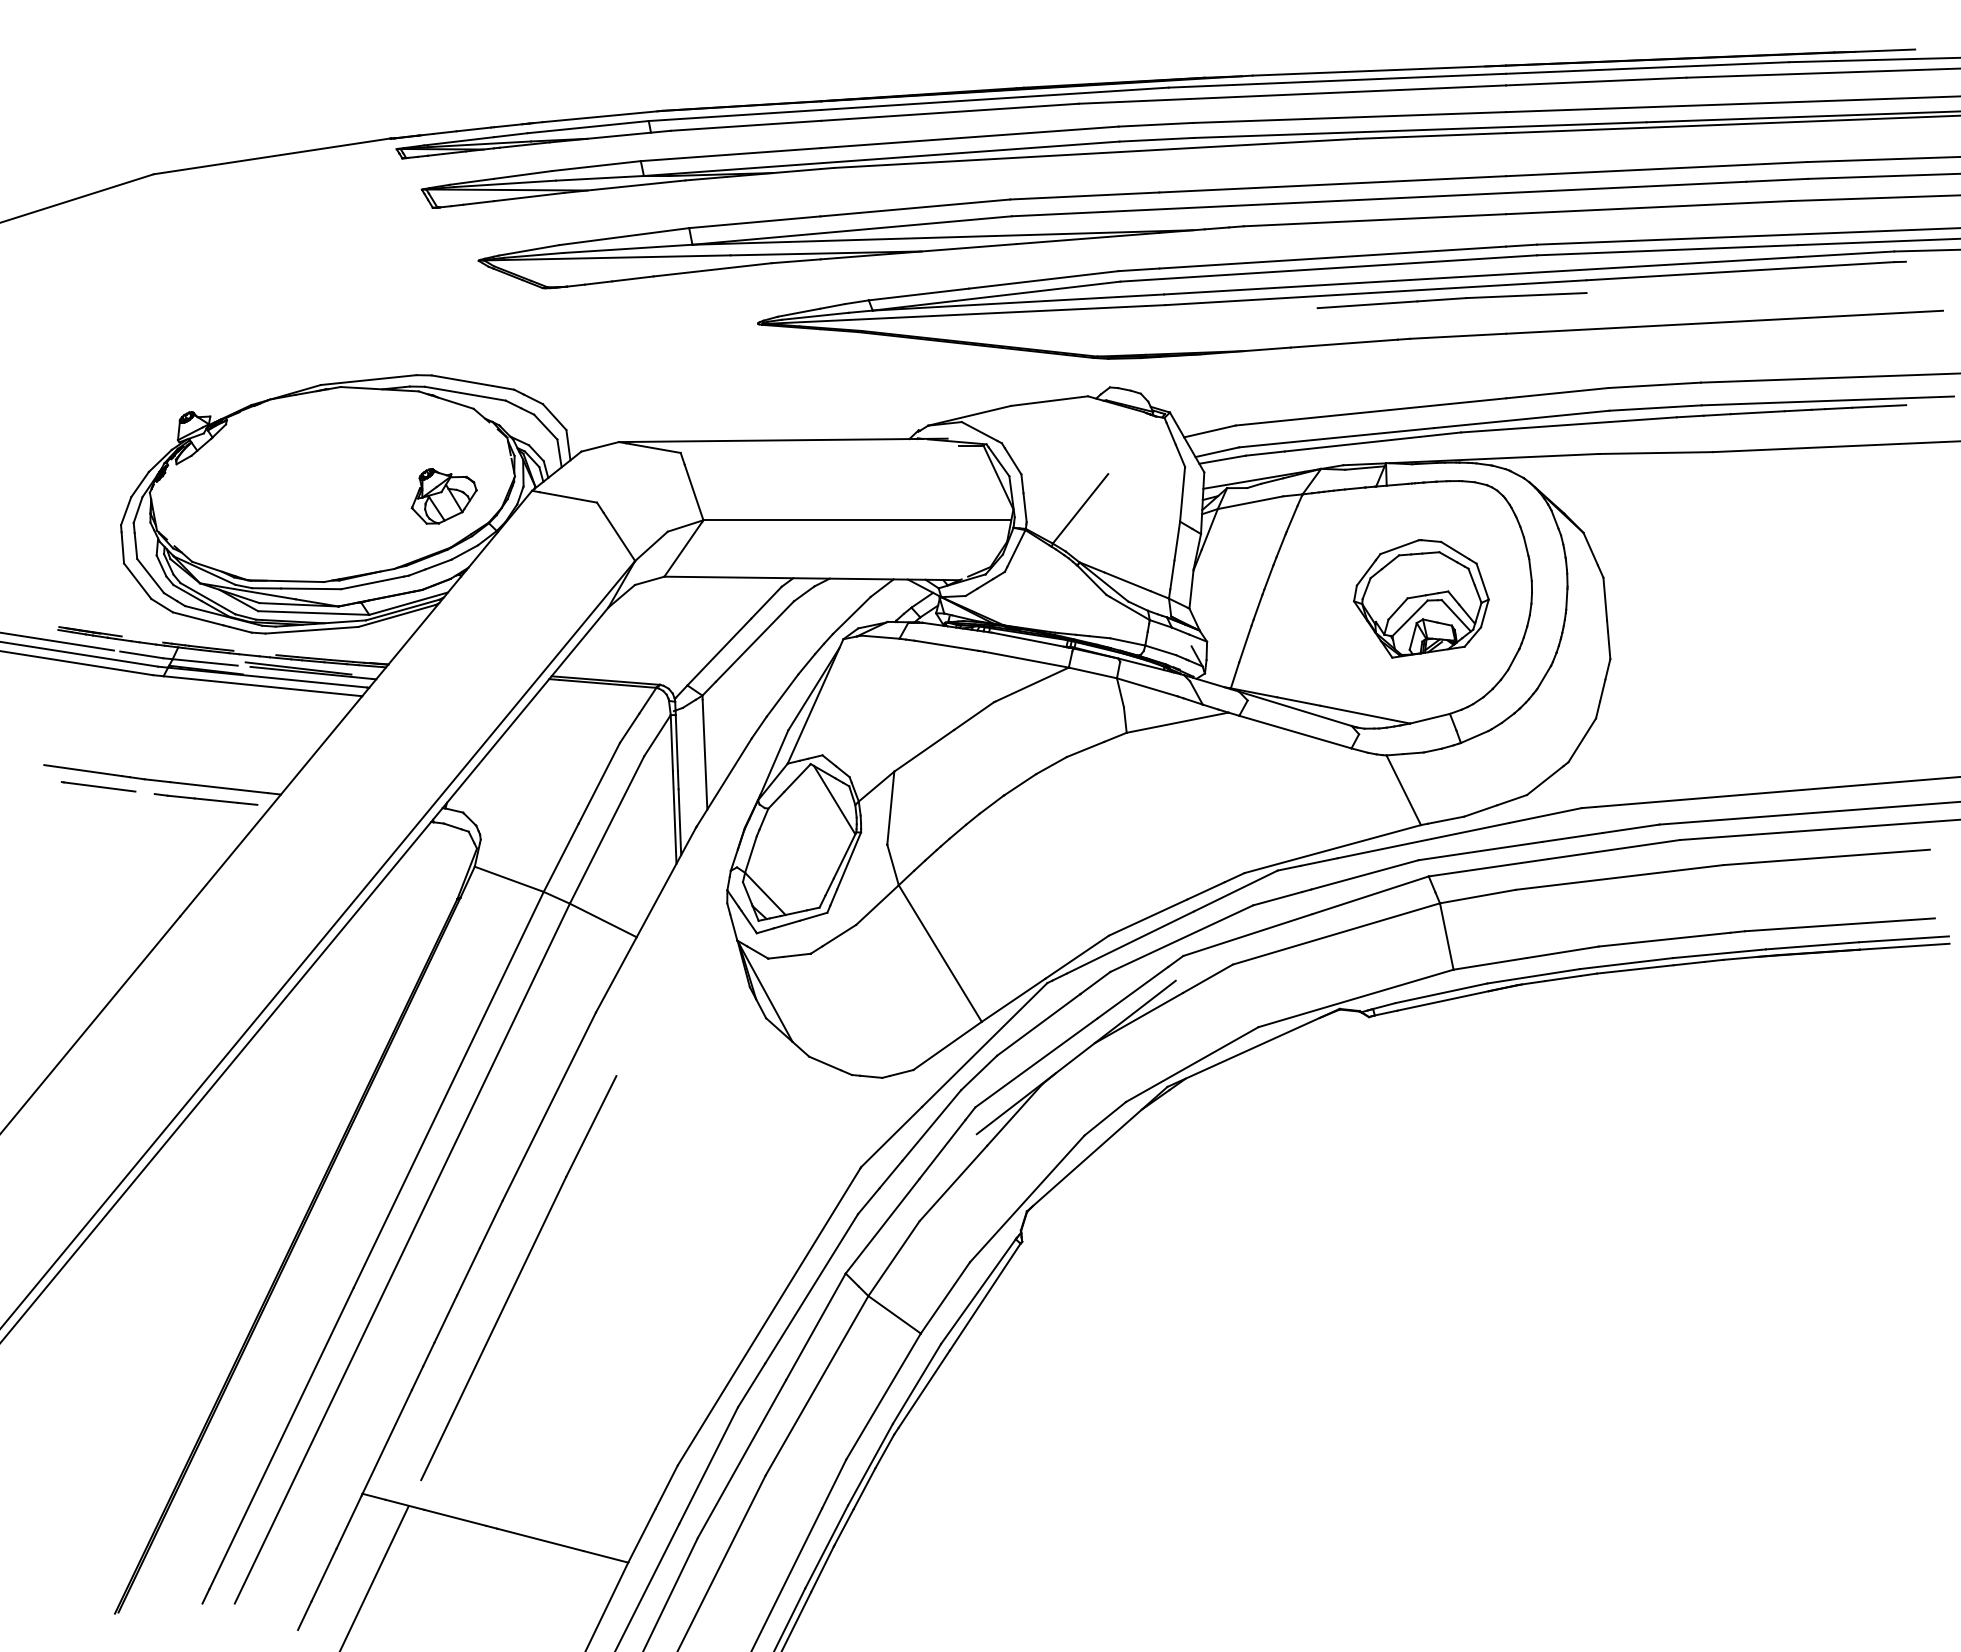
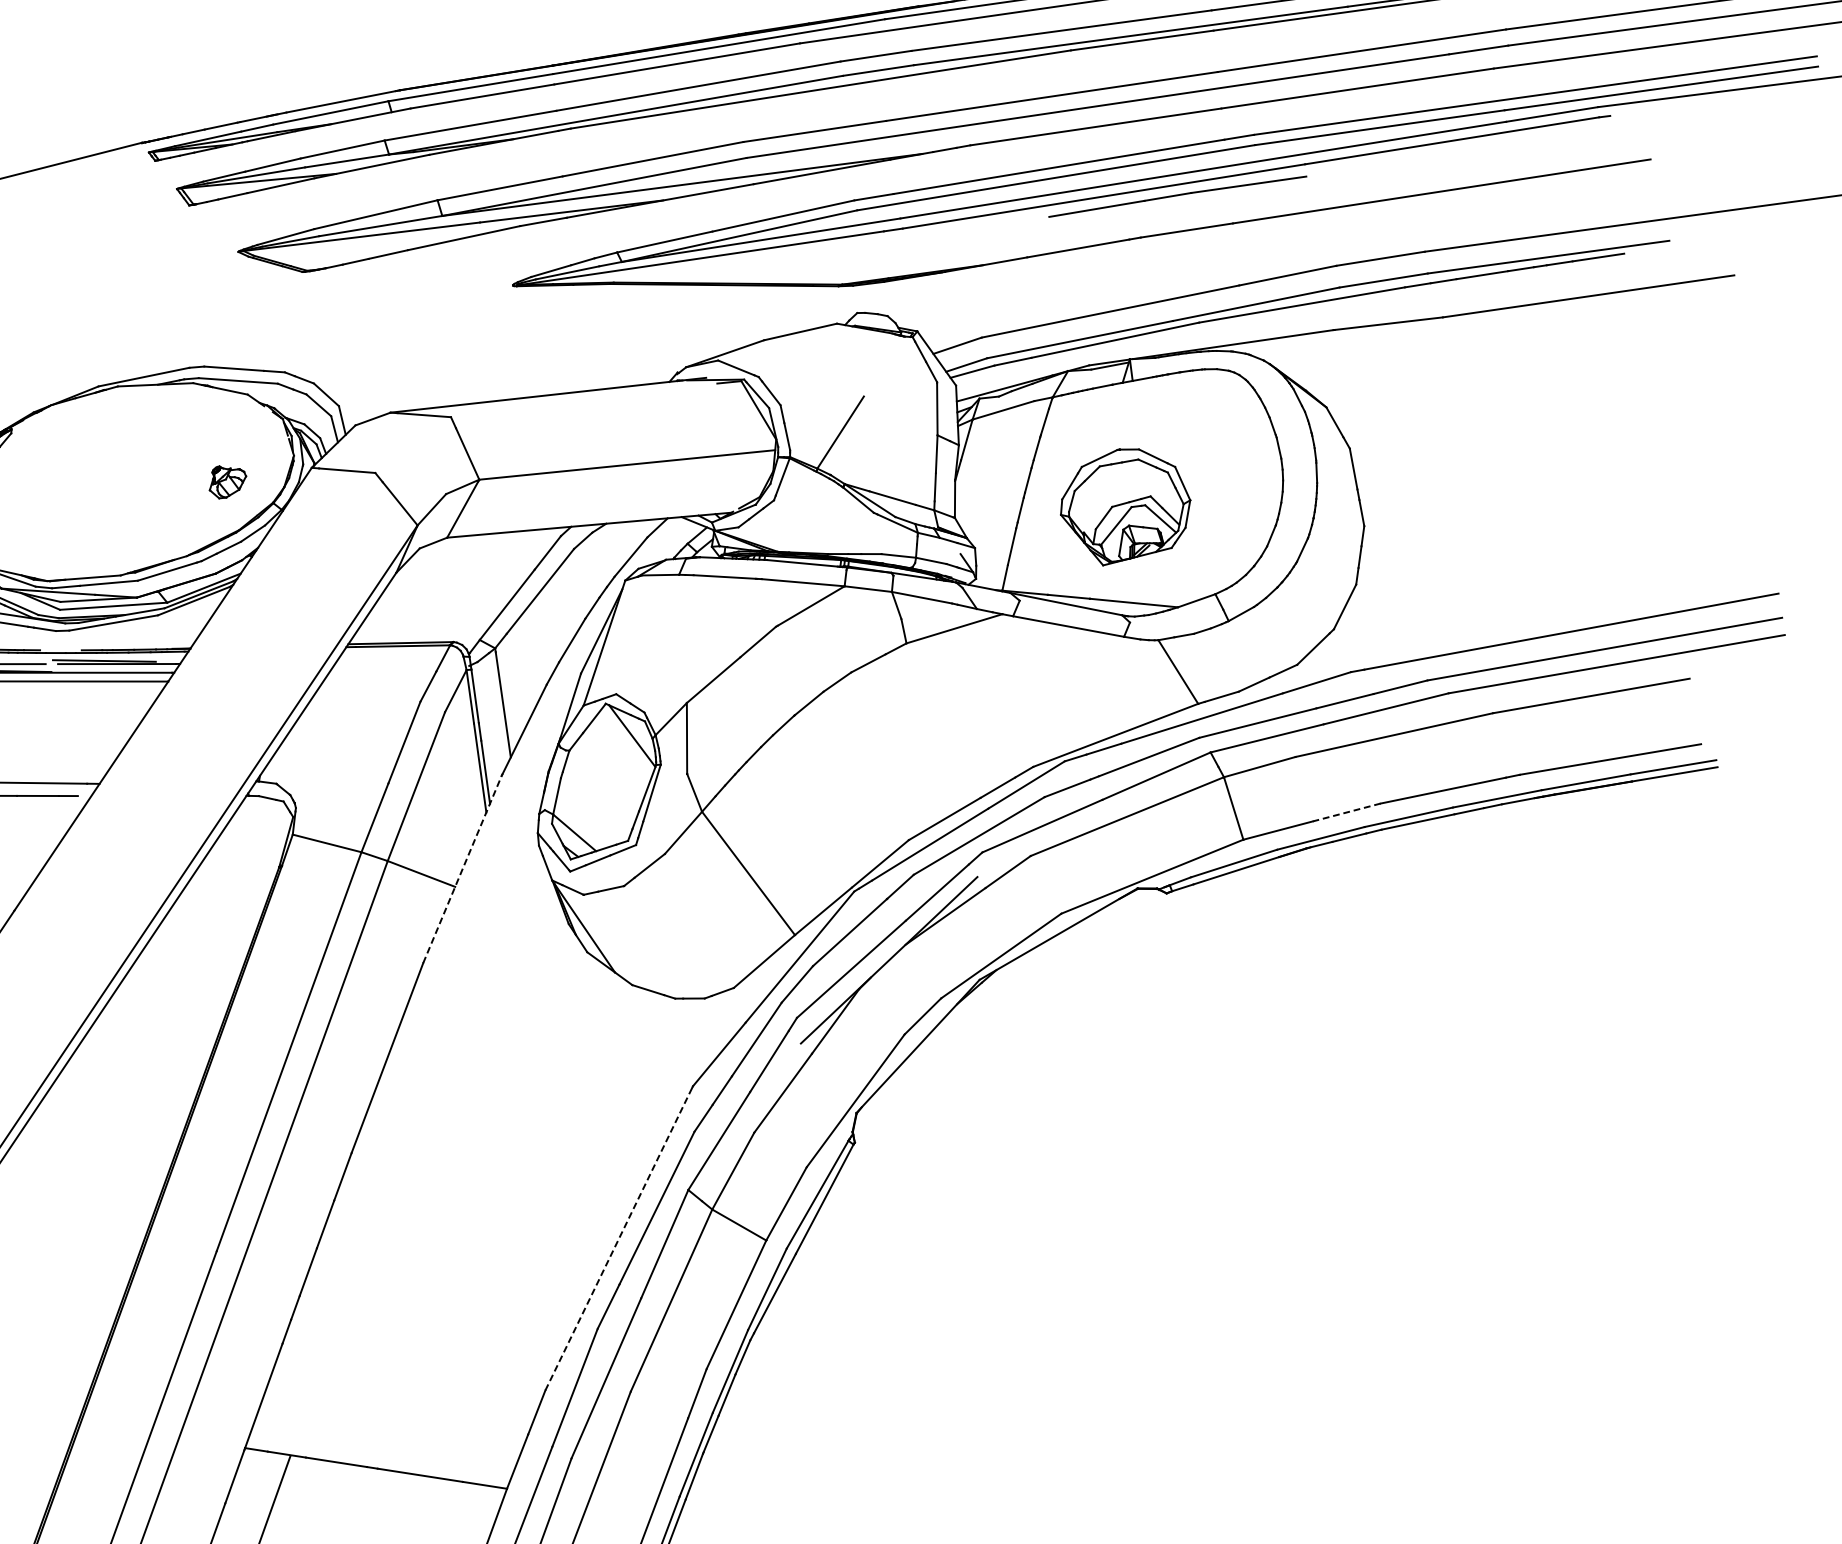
part: (443, 496) -> (227, 481), size x0.6
part: (1421, 598) -> (1125, 505), moved
line: (646, 919) -> (462, 868), solid -> dashed
line: (1562, 952) -> (1346, 812), solid -> dashed
part: (518, 1278) -> (374, 1226), removed
line: (769, 1316) -> (619, 1238), solid -> dashed

